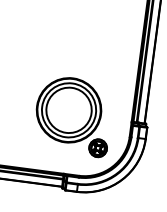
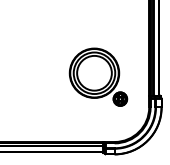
part: (73, 115) -> (98, 76), moved

